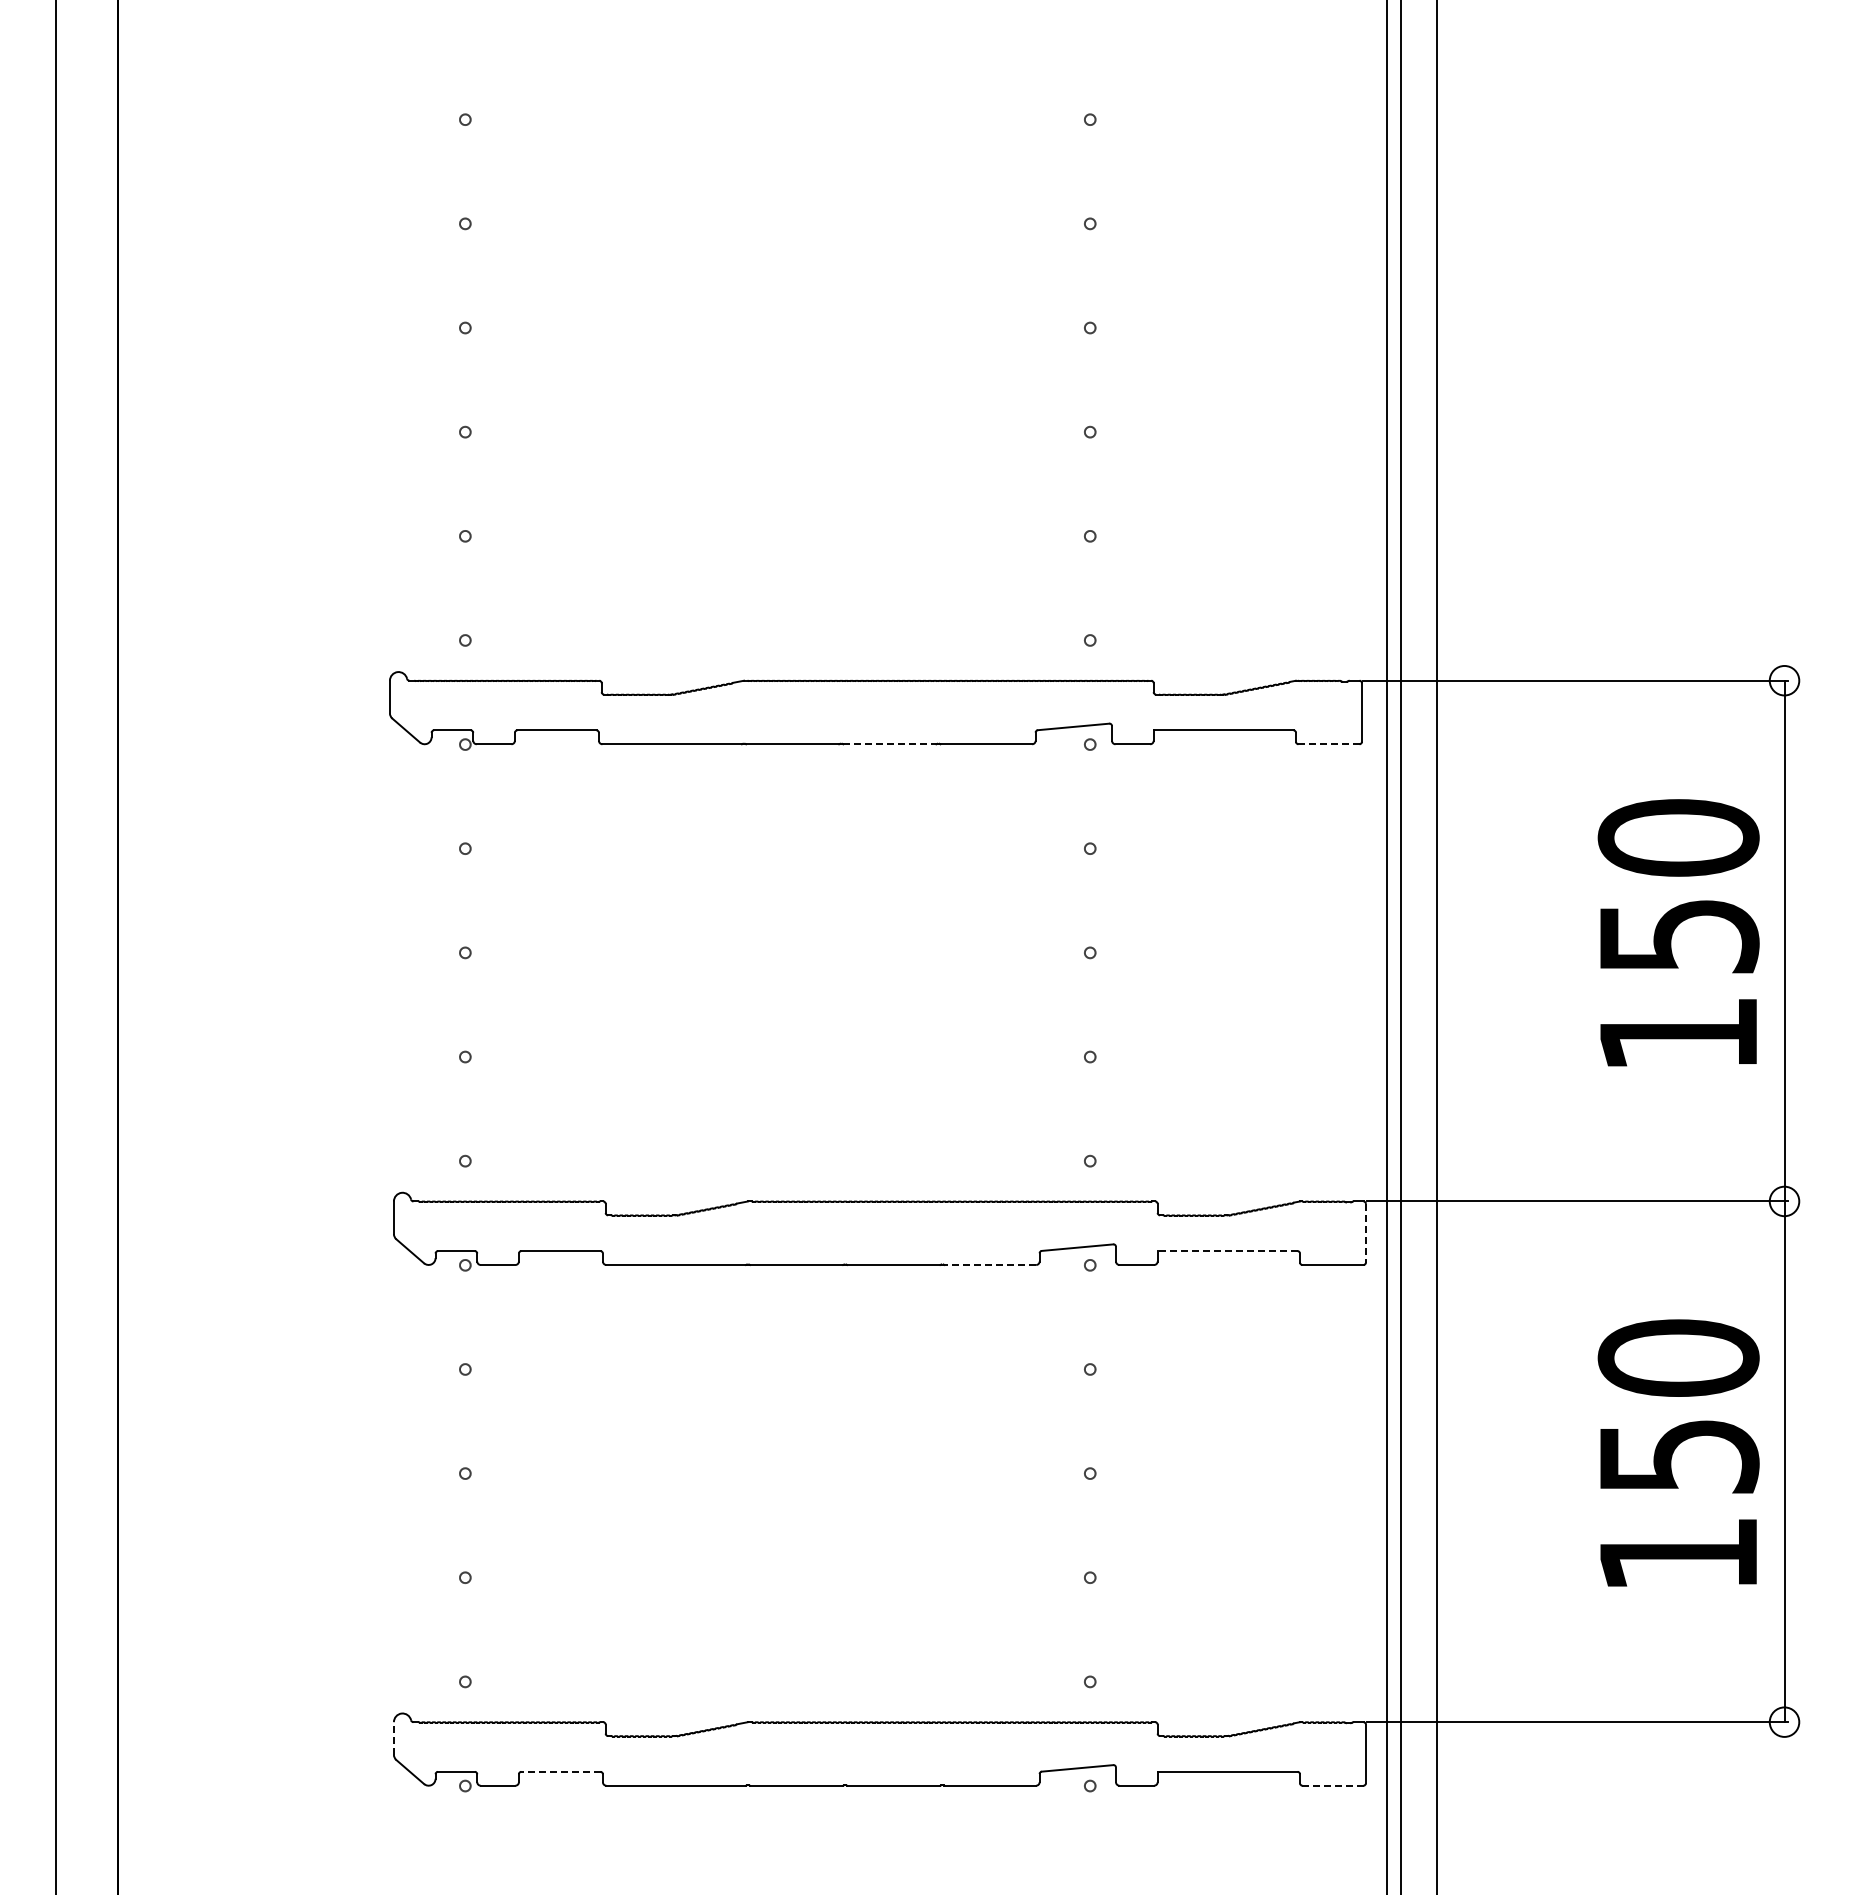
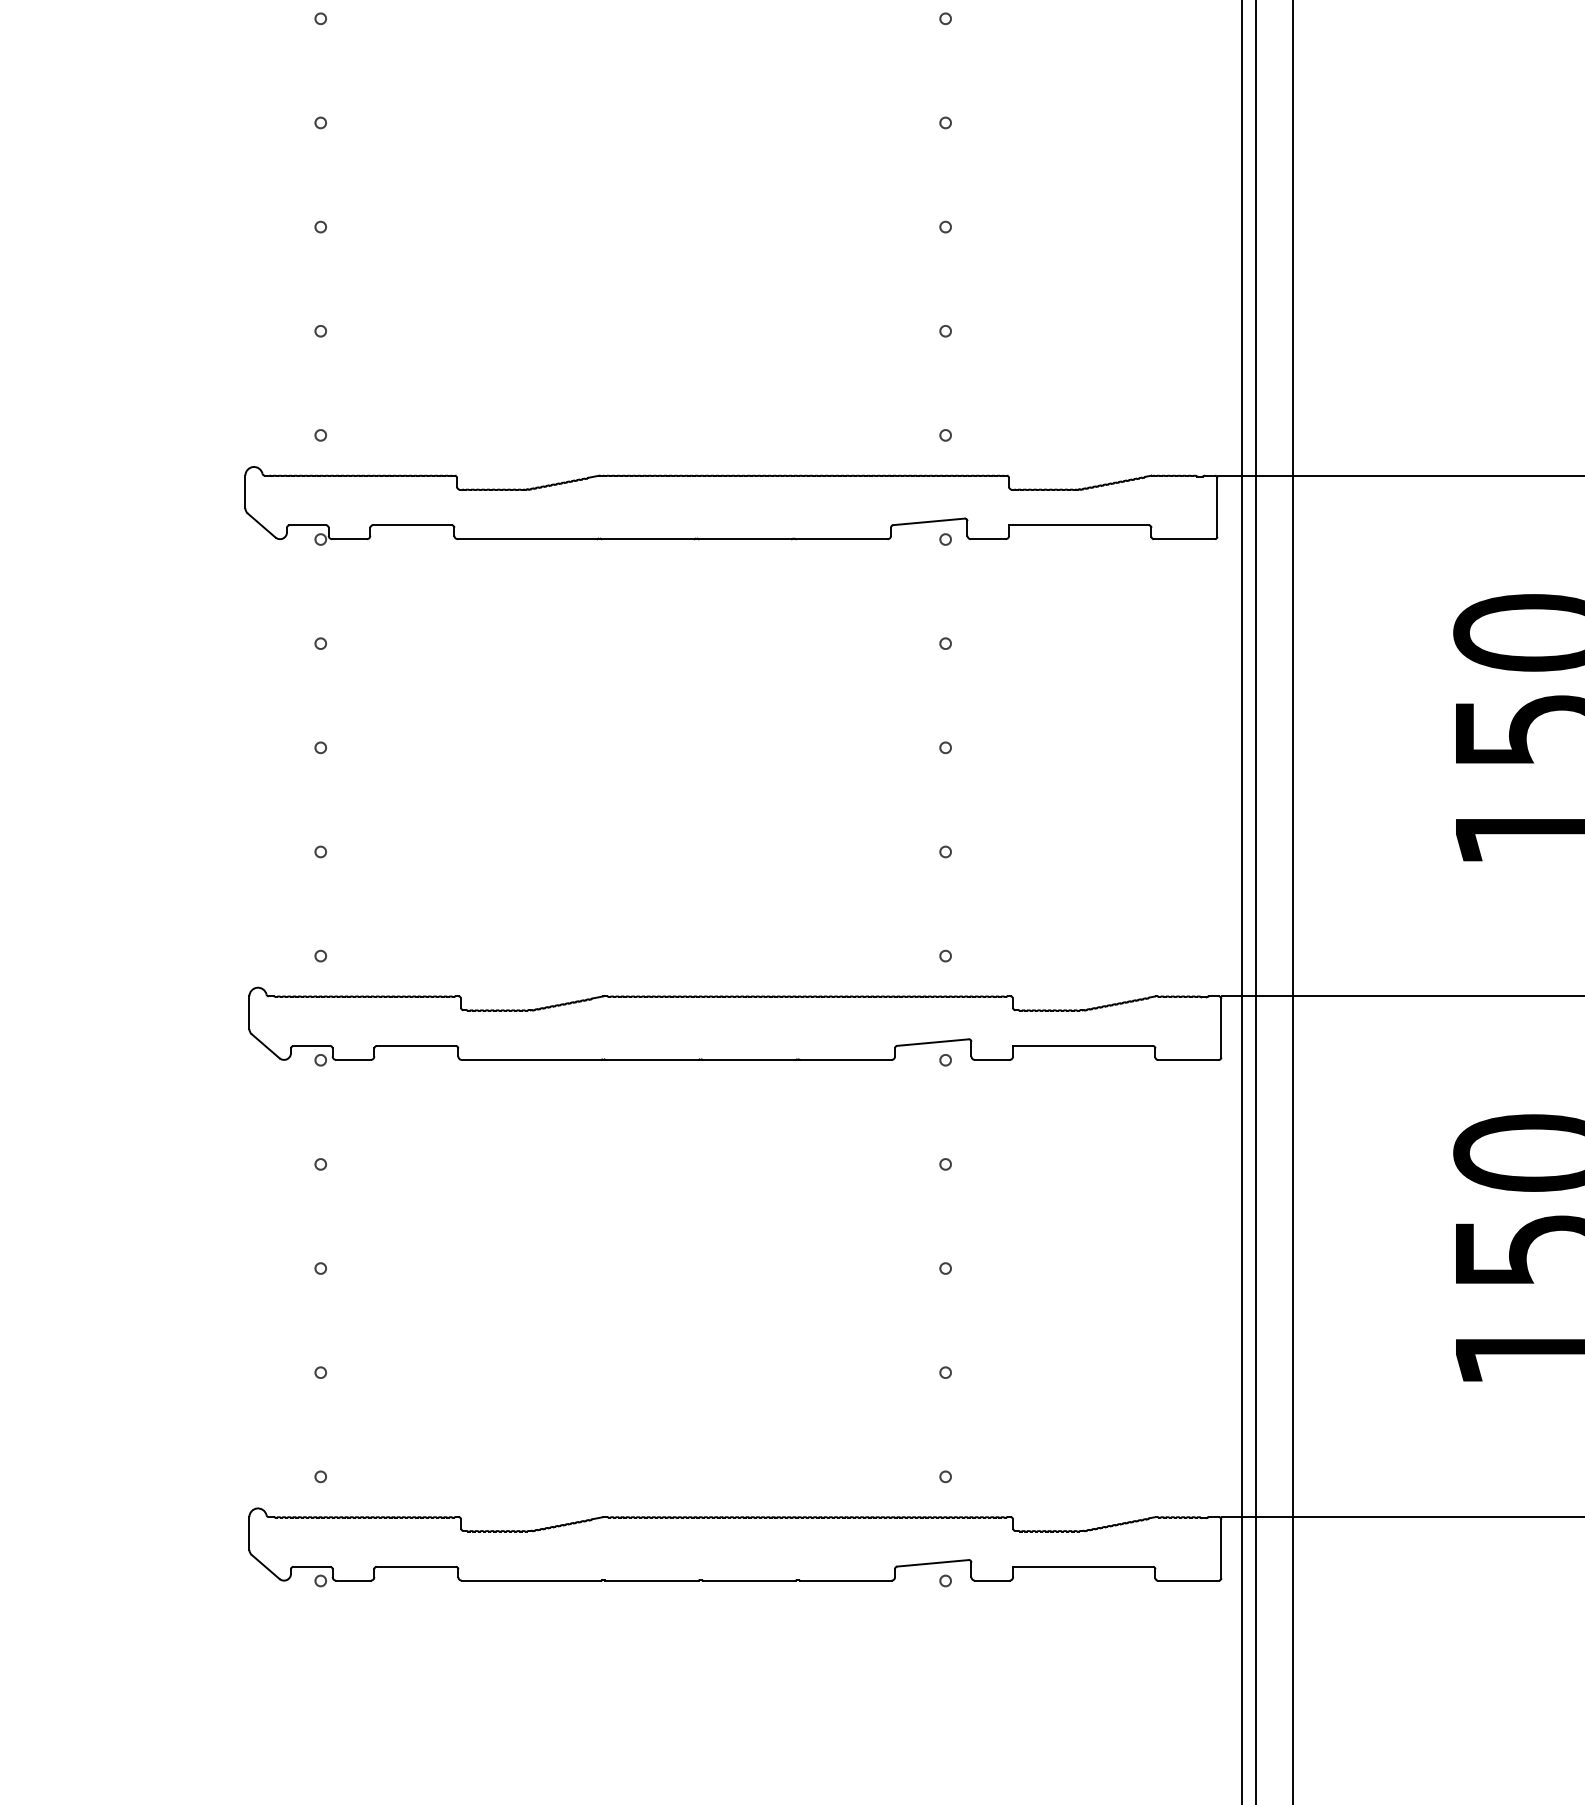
line: (889, 744) -> (744, 539), dashed -> solid
line: (1328, 744) -> (1183, 539), dashed -> solid
line: (1365, 1233) -> (1220, 1028), dashed -> solid
line: (1227, 1251) -> (1082, 1046), dashed -> solid
line: (990, 1264) -> (845, 1059), dashed -> solid
line: (393, 1737) -> (248, 1532), dashed -> solid
line: (560, 1771) -> (415, 1566), dashed -> solid
line: (1332, 1785) -> (1187, 1580), dashed -> solid

